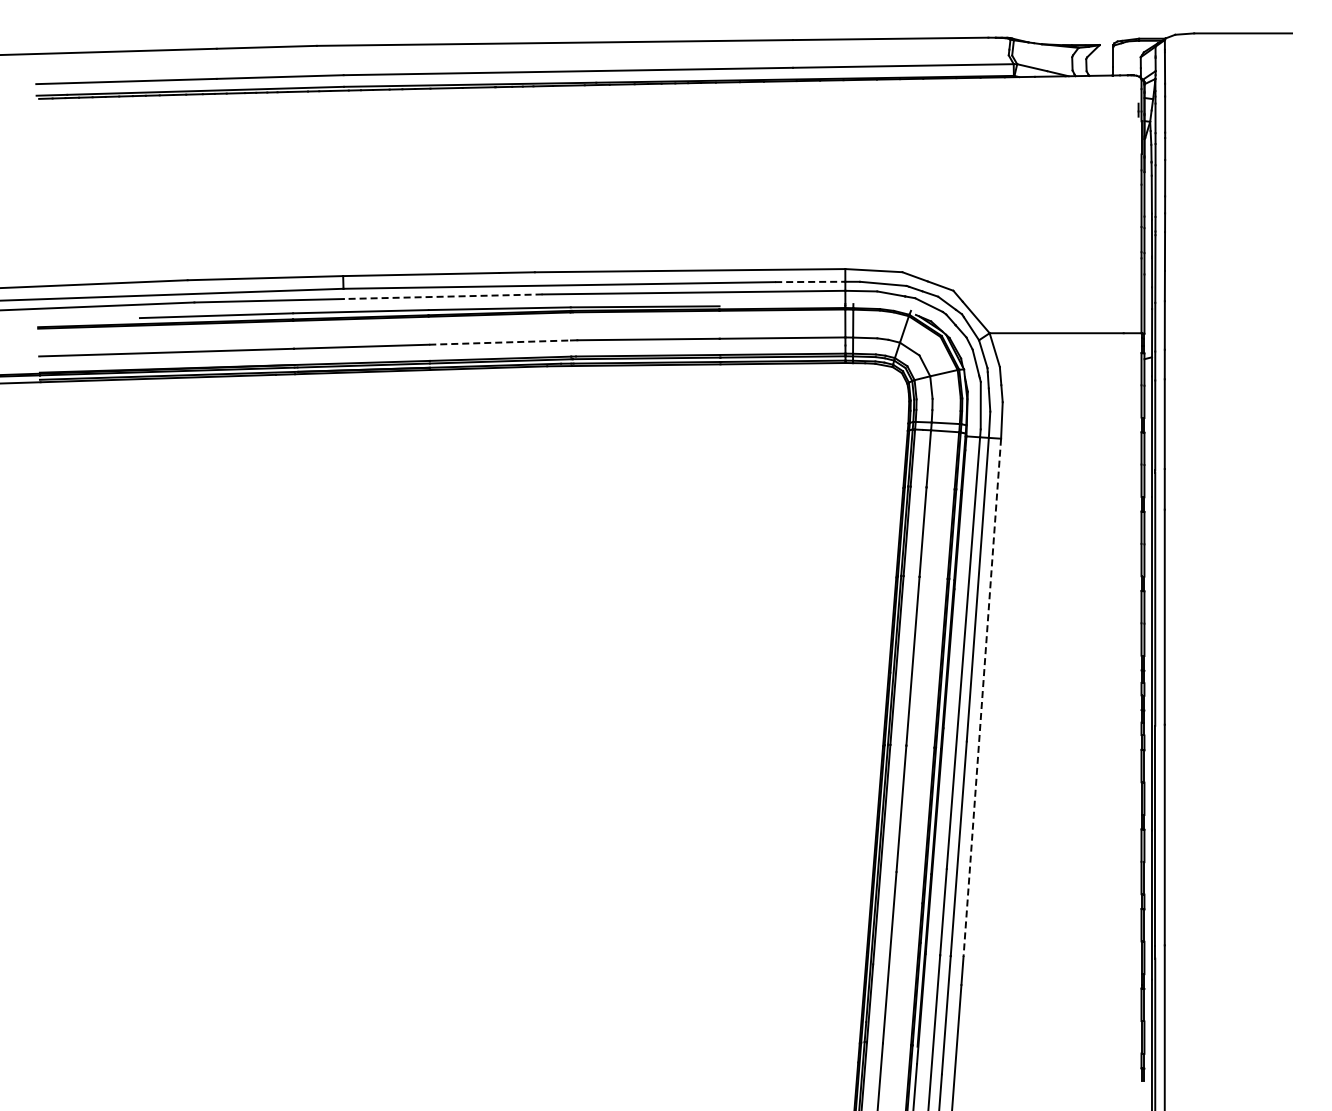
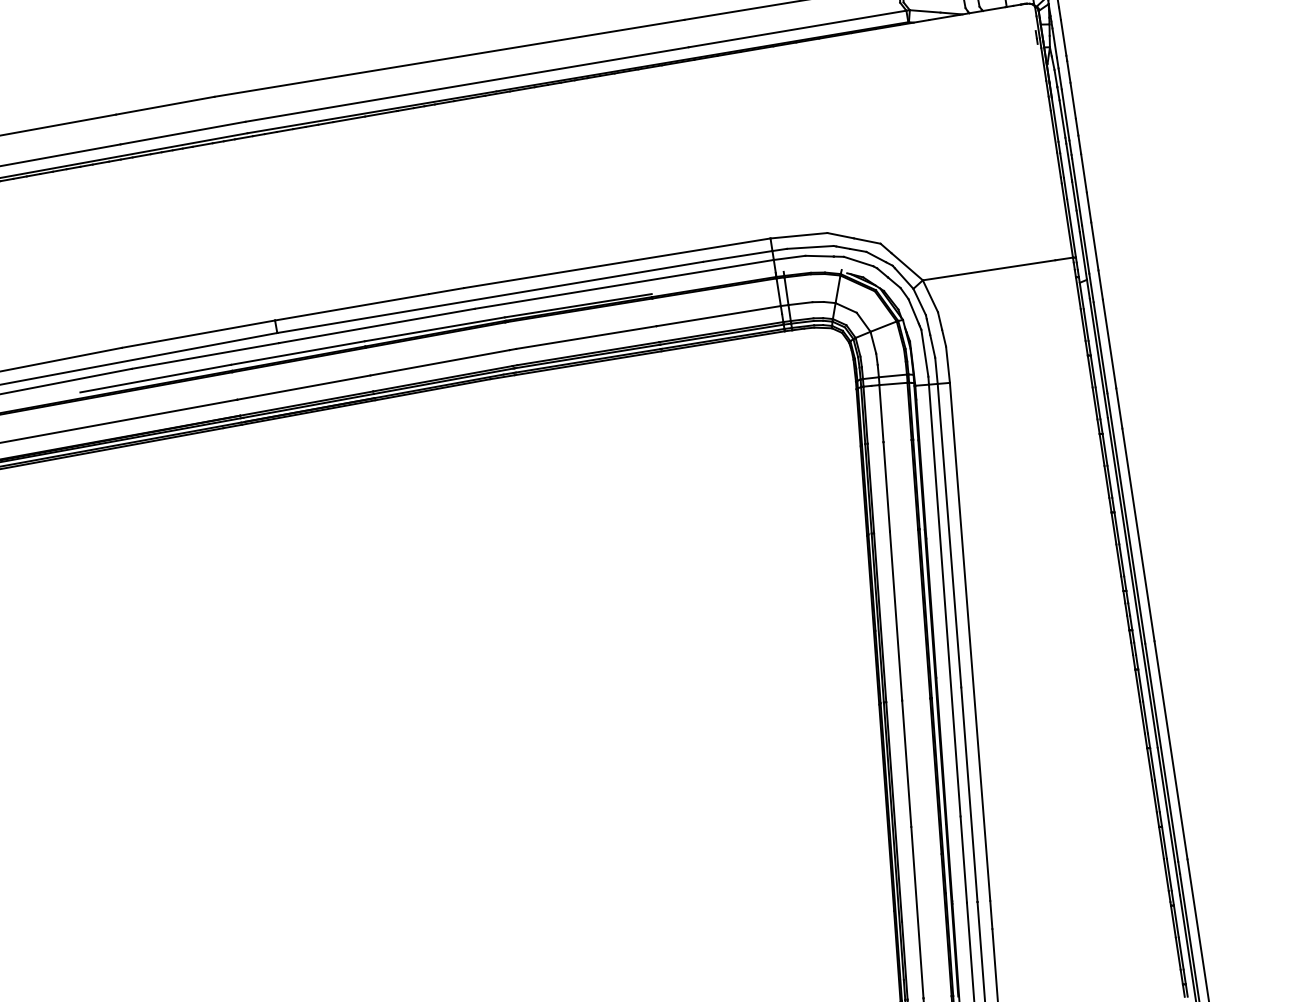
line: (810, 281) -> (737, 255), dashed -> solid
line: (442, 296) -> (376, 325), dashed -> solid
line: (500, 342) -> (440, 362), dashed -> solid
line: (982, 697) -> (970, 641), dashed -> solid

